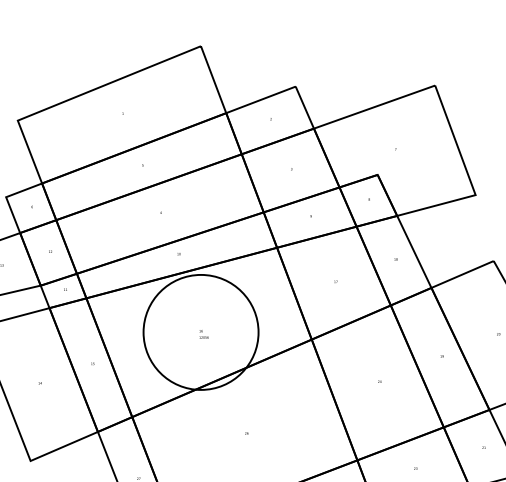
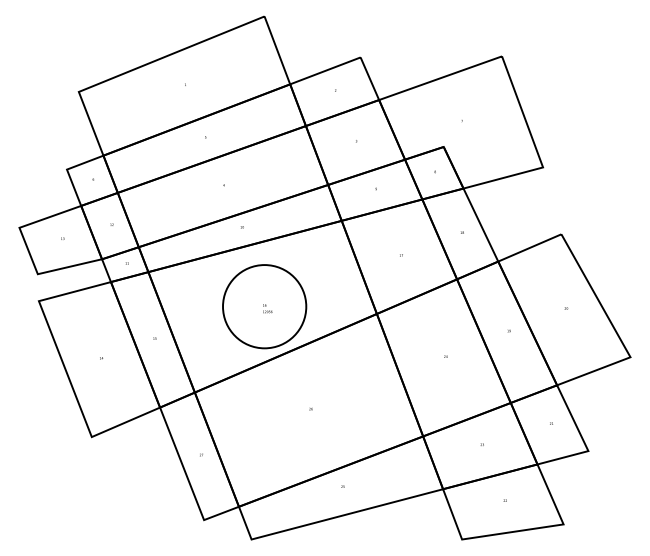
circle: (200, 332) -> (264, 306), size x0.71

